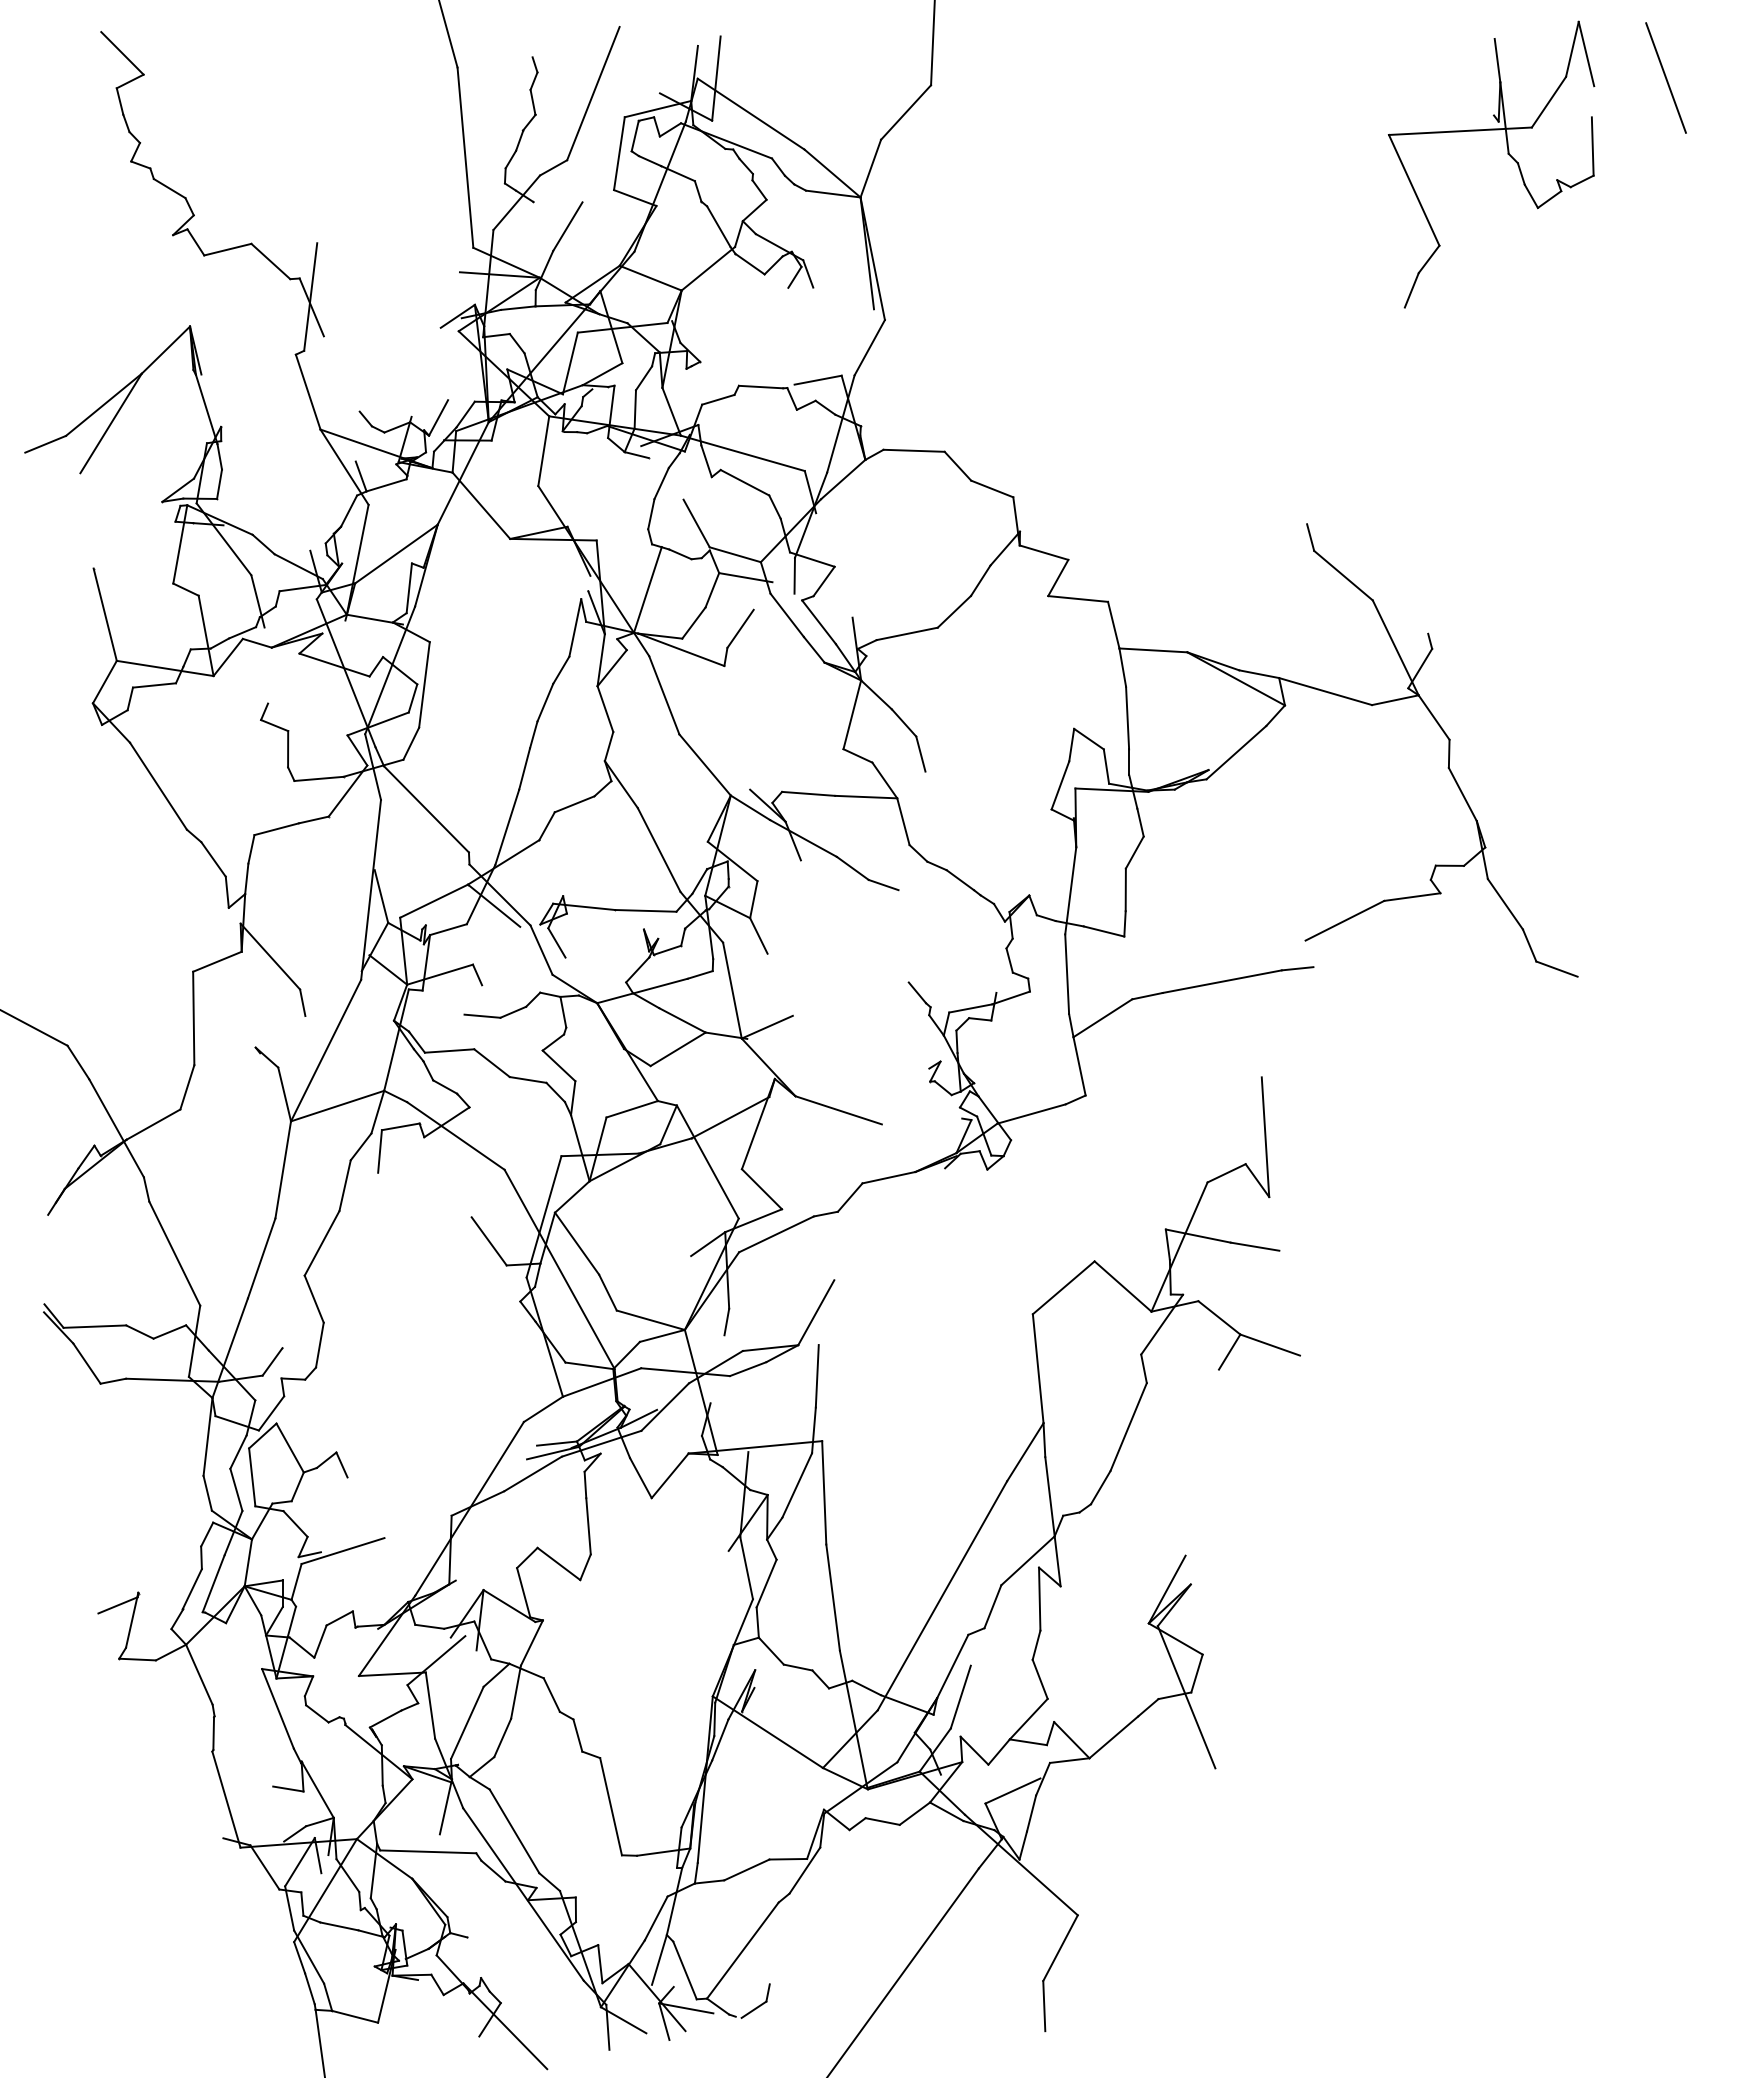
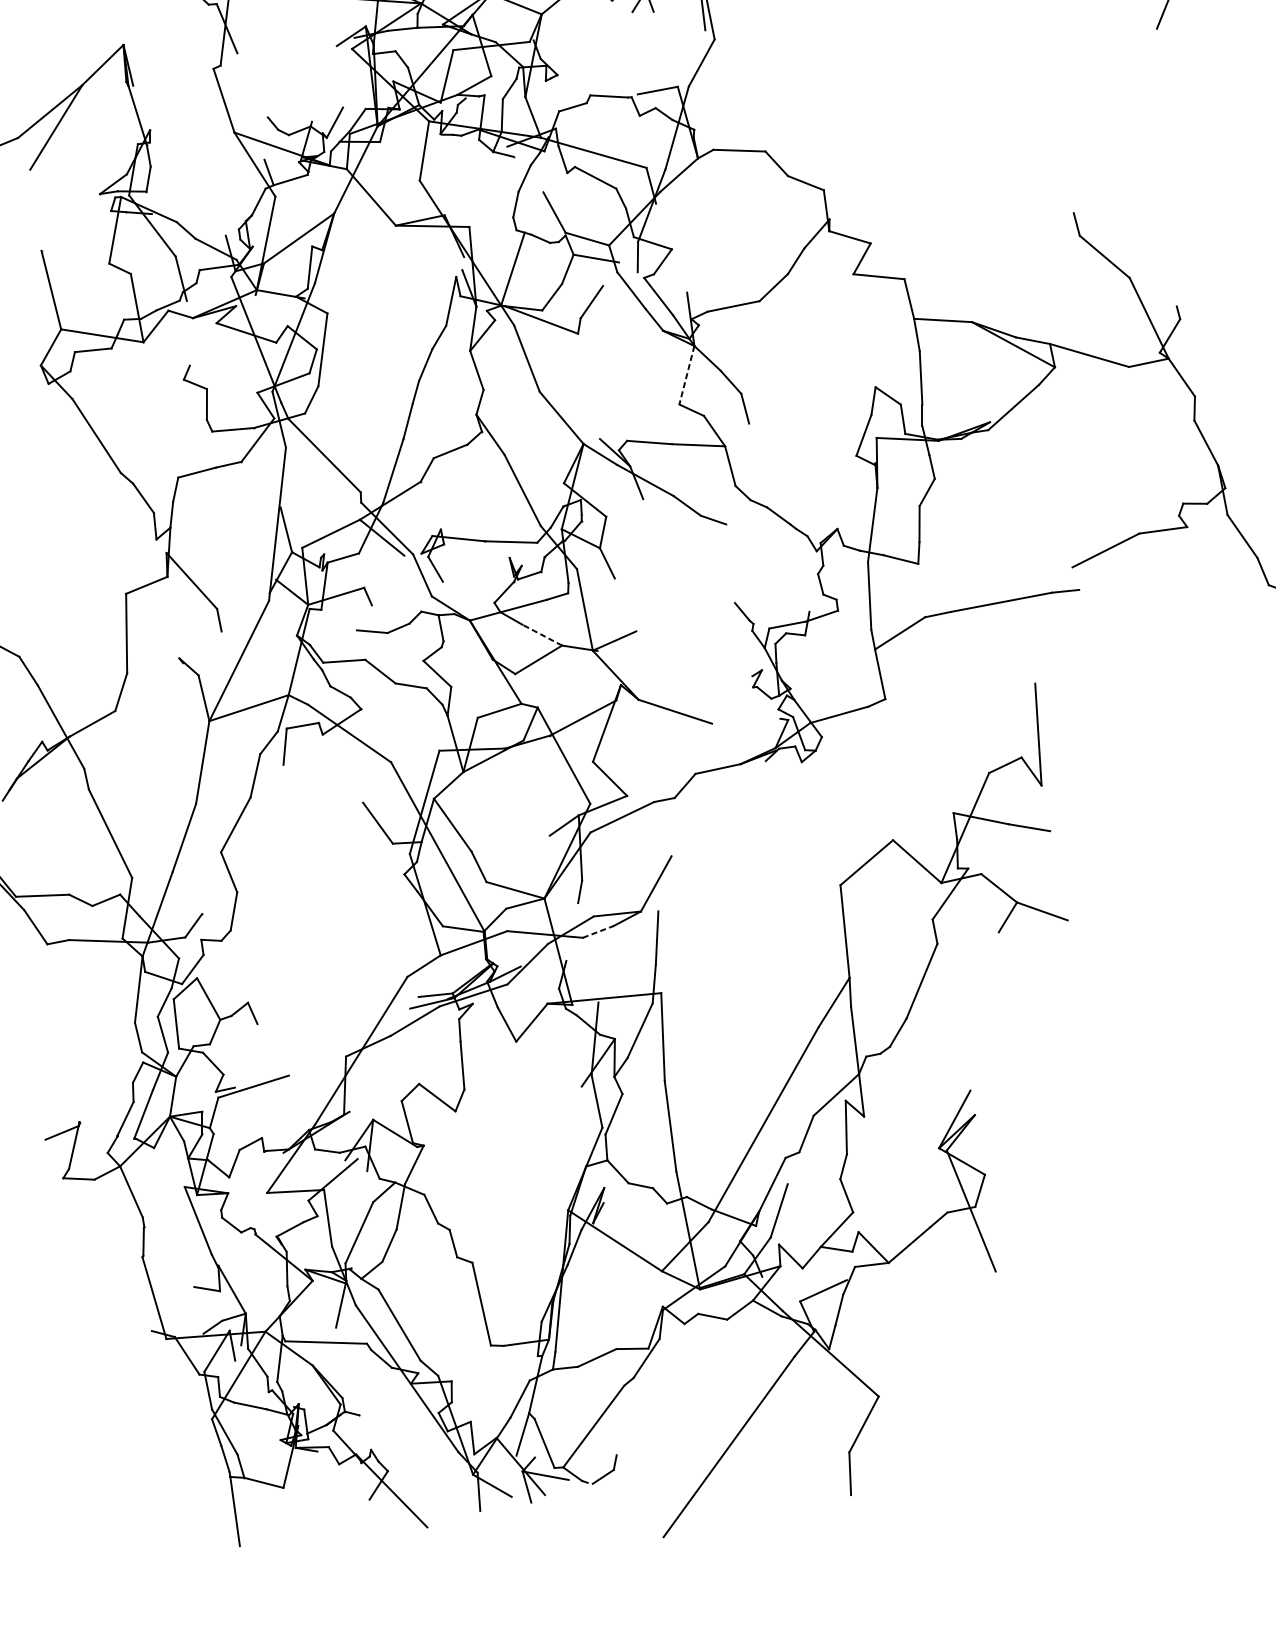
line: (852, 715) -> (687, 375), solid -> dashed
line: (681, 1020) -> (541, 635), solid -> dashed
line: (748, 1368) -> (598, 931), solid -> dashed

